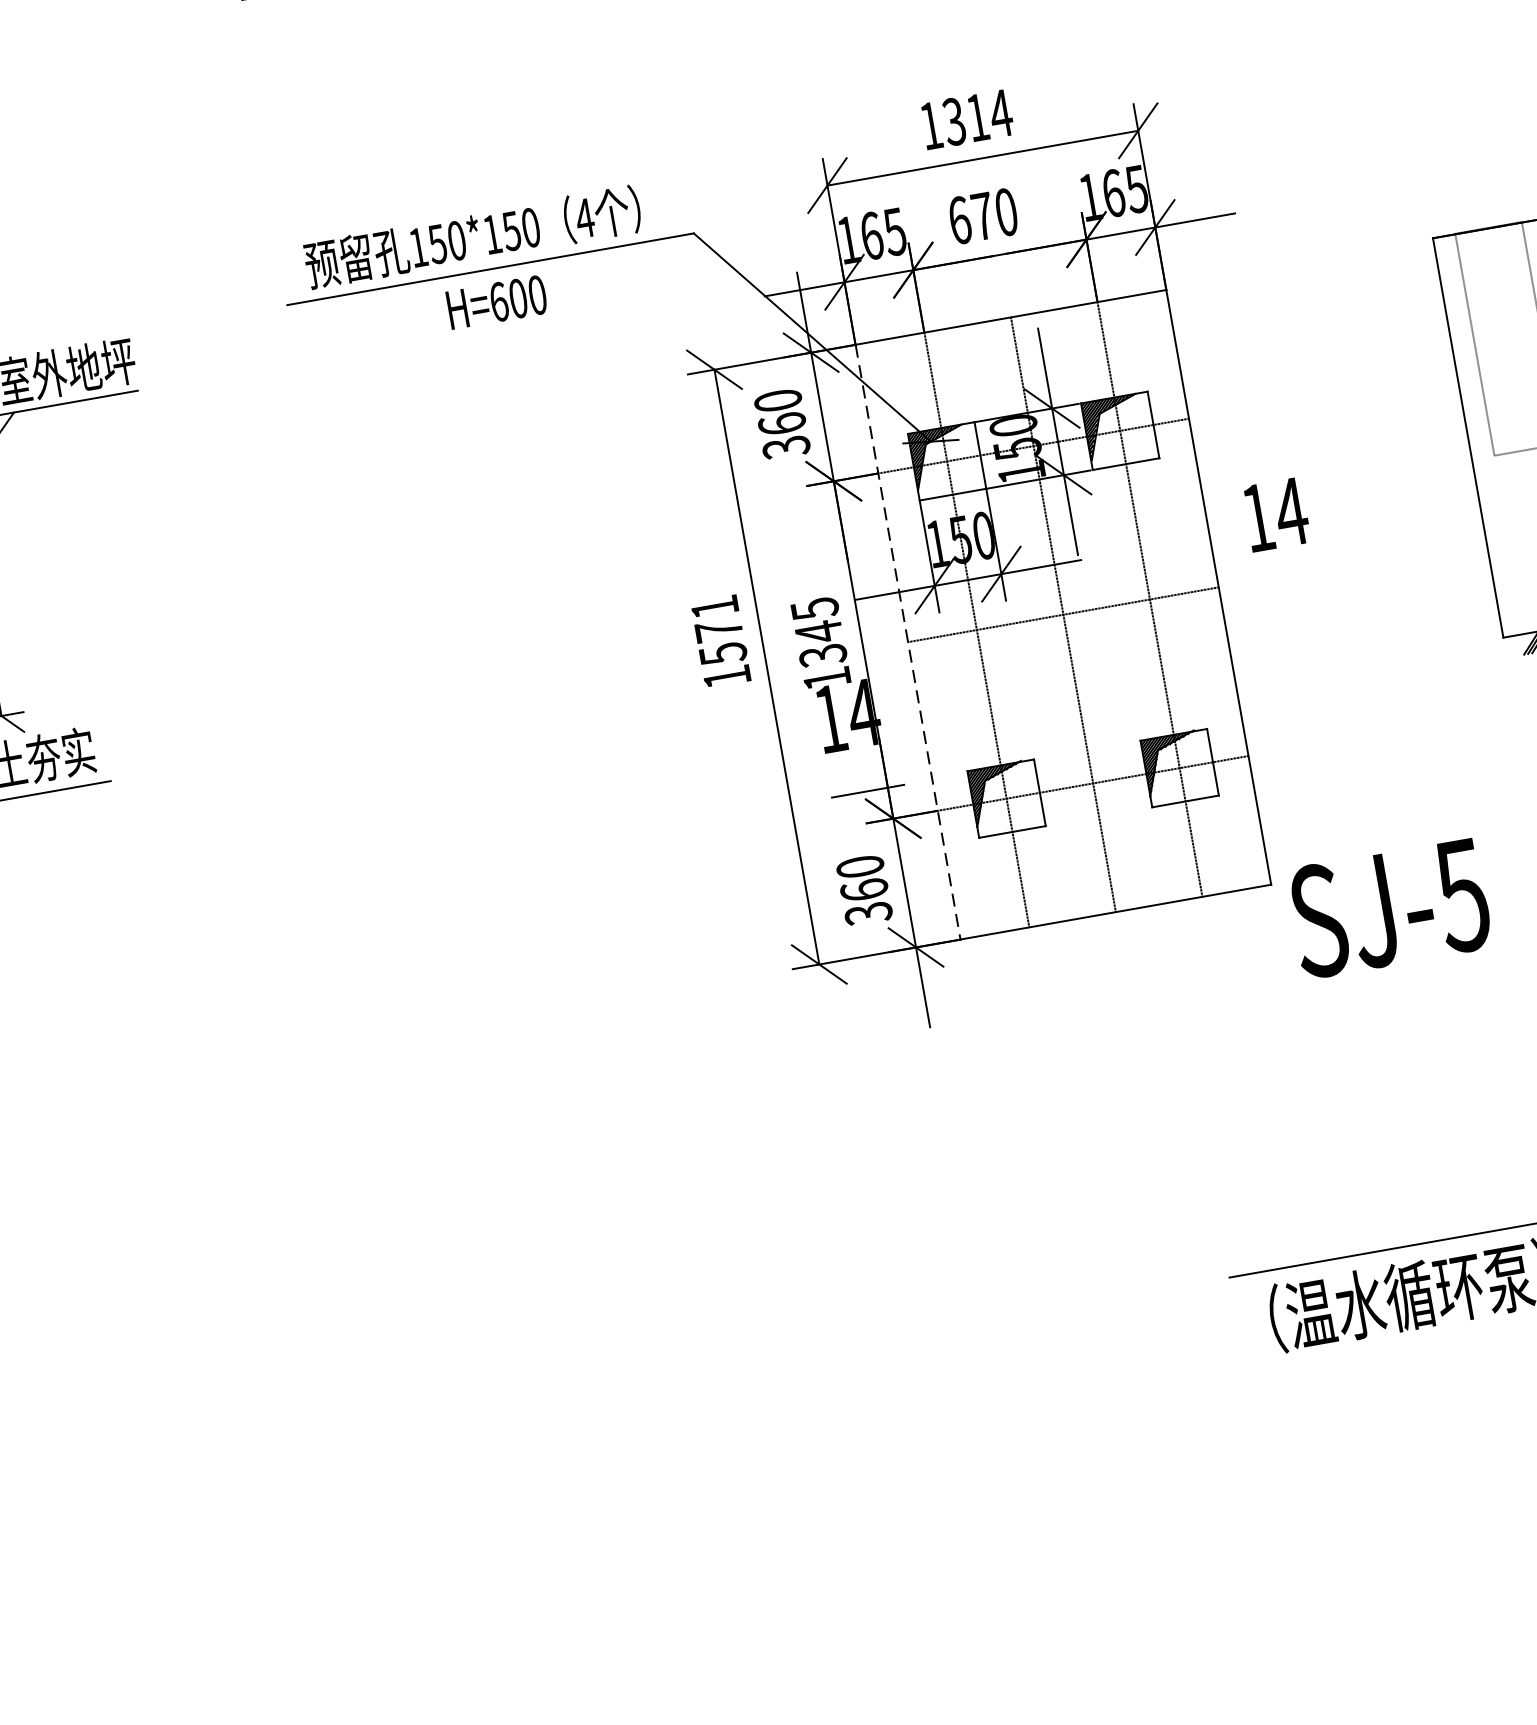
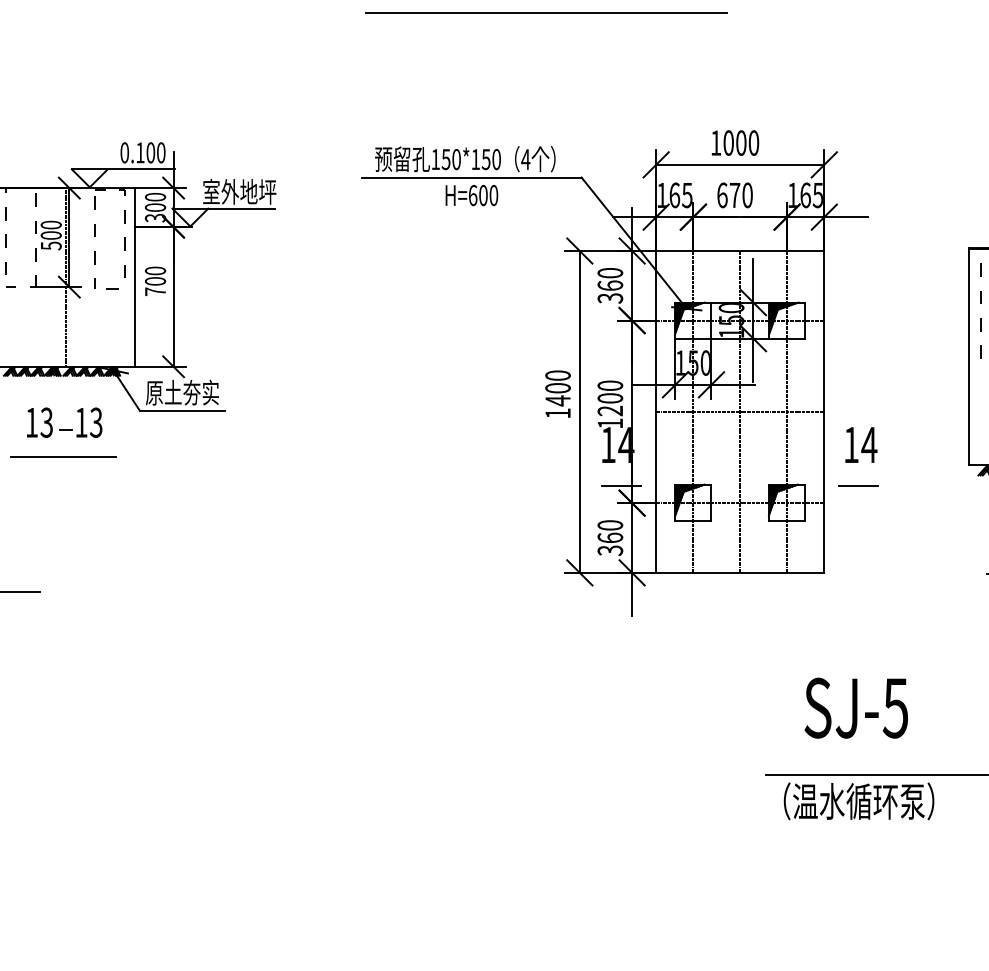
text: (977, 116) -> (741, 142), 1314 -> 1000
text: (1276, 513) -> (861, 444), moved
text: (718, 631) -> (557, 388), 1571 -> 1400
text: (819, 632) -> (610, 398), 1345 -> 1200
line: (908, 641) -> (656, 411), dashed -> solid
line: (1306, 714) -> (858, 486), added
text: (1387, 907) -> (855, 707), moved

